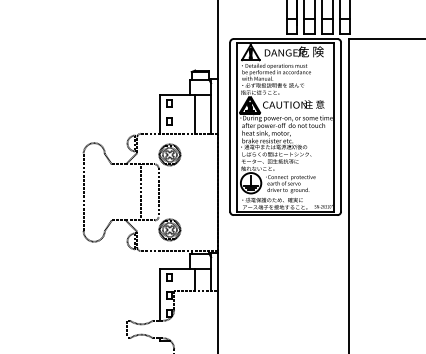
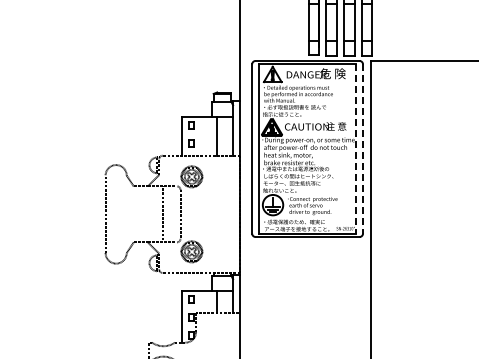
line: (334, 127) -> (356, 149), solid -> dashed
line: (341, 127) -> (363, 149), solid -> dashed

